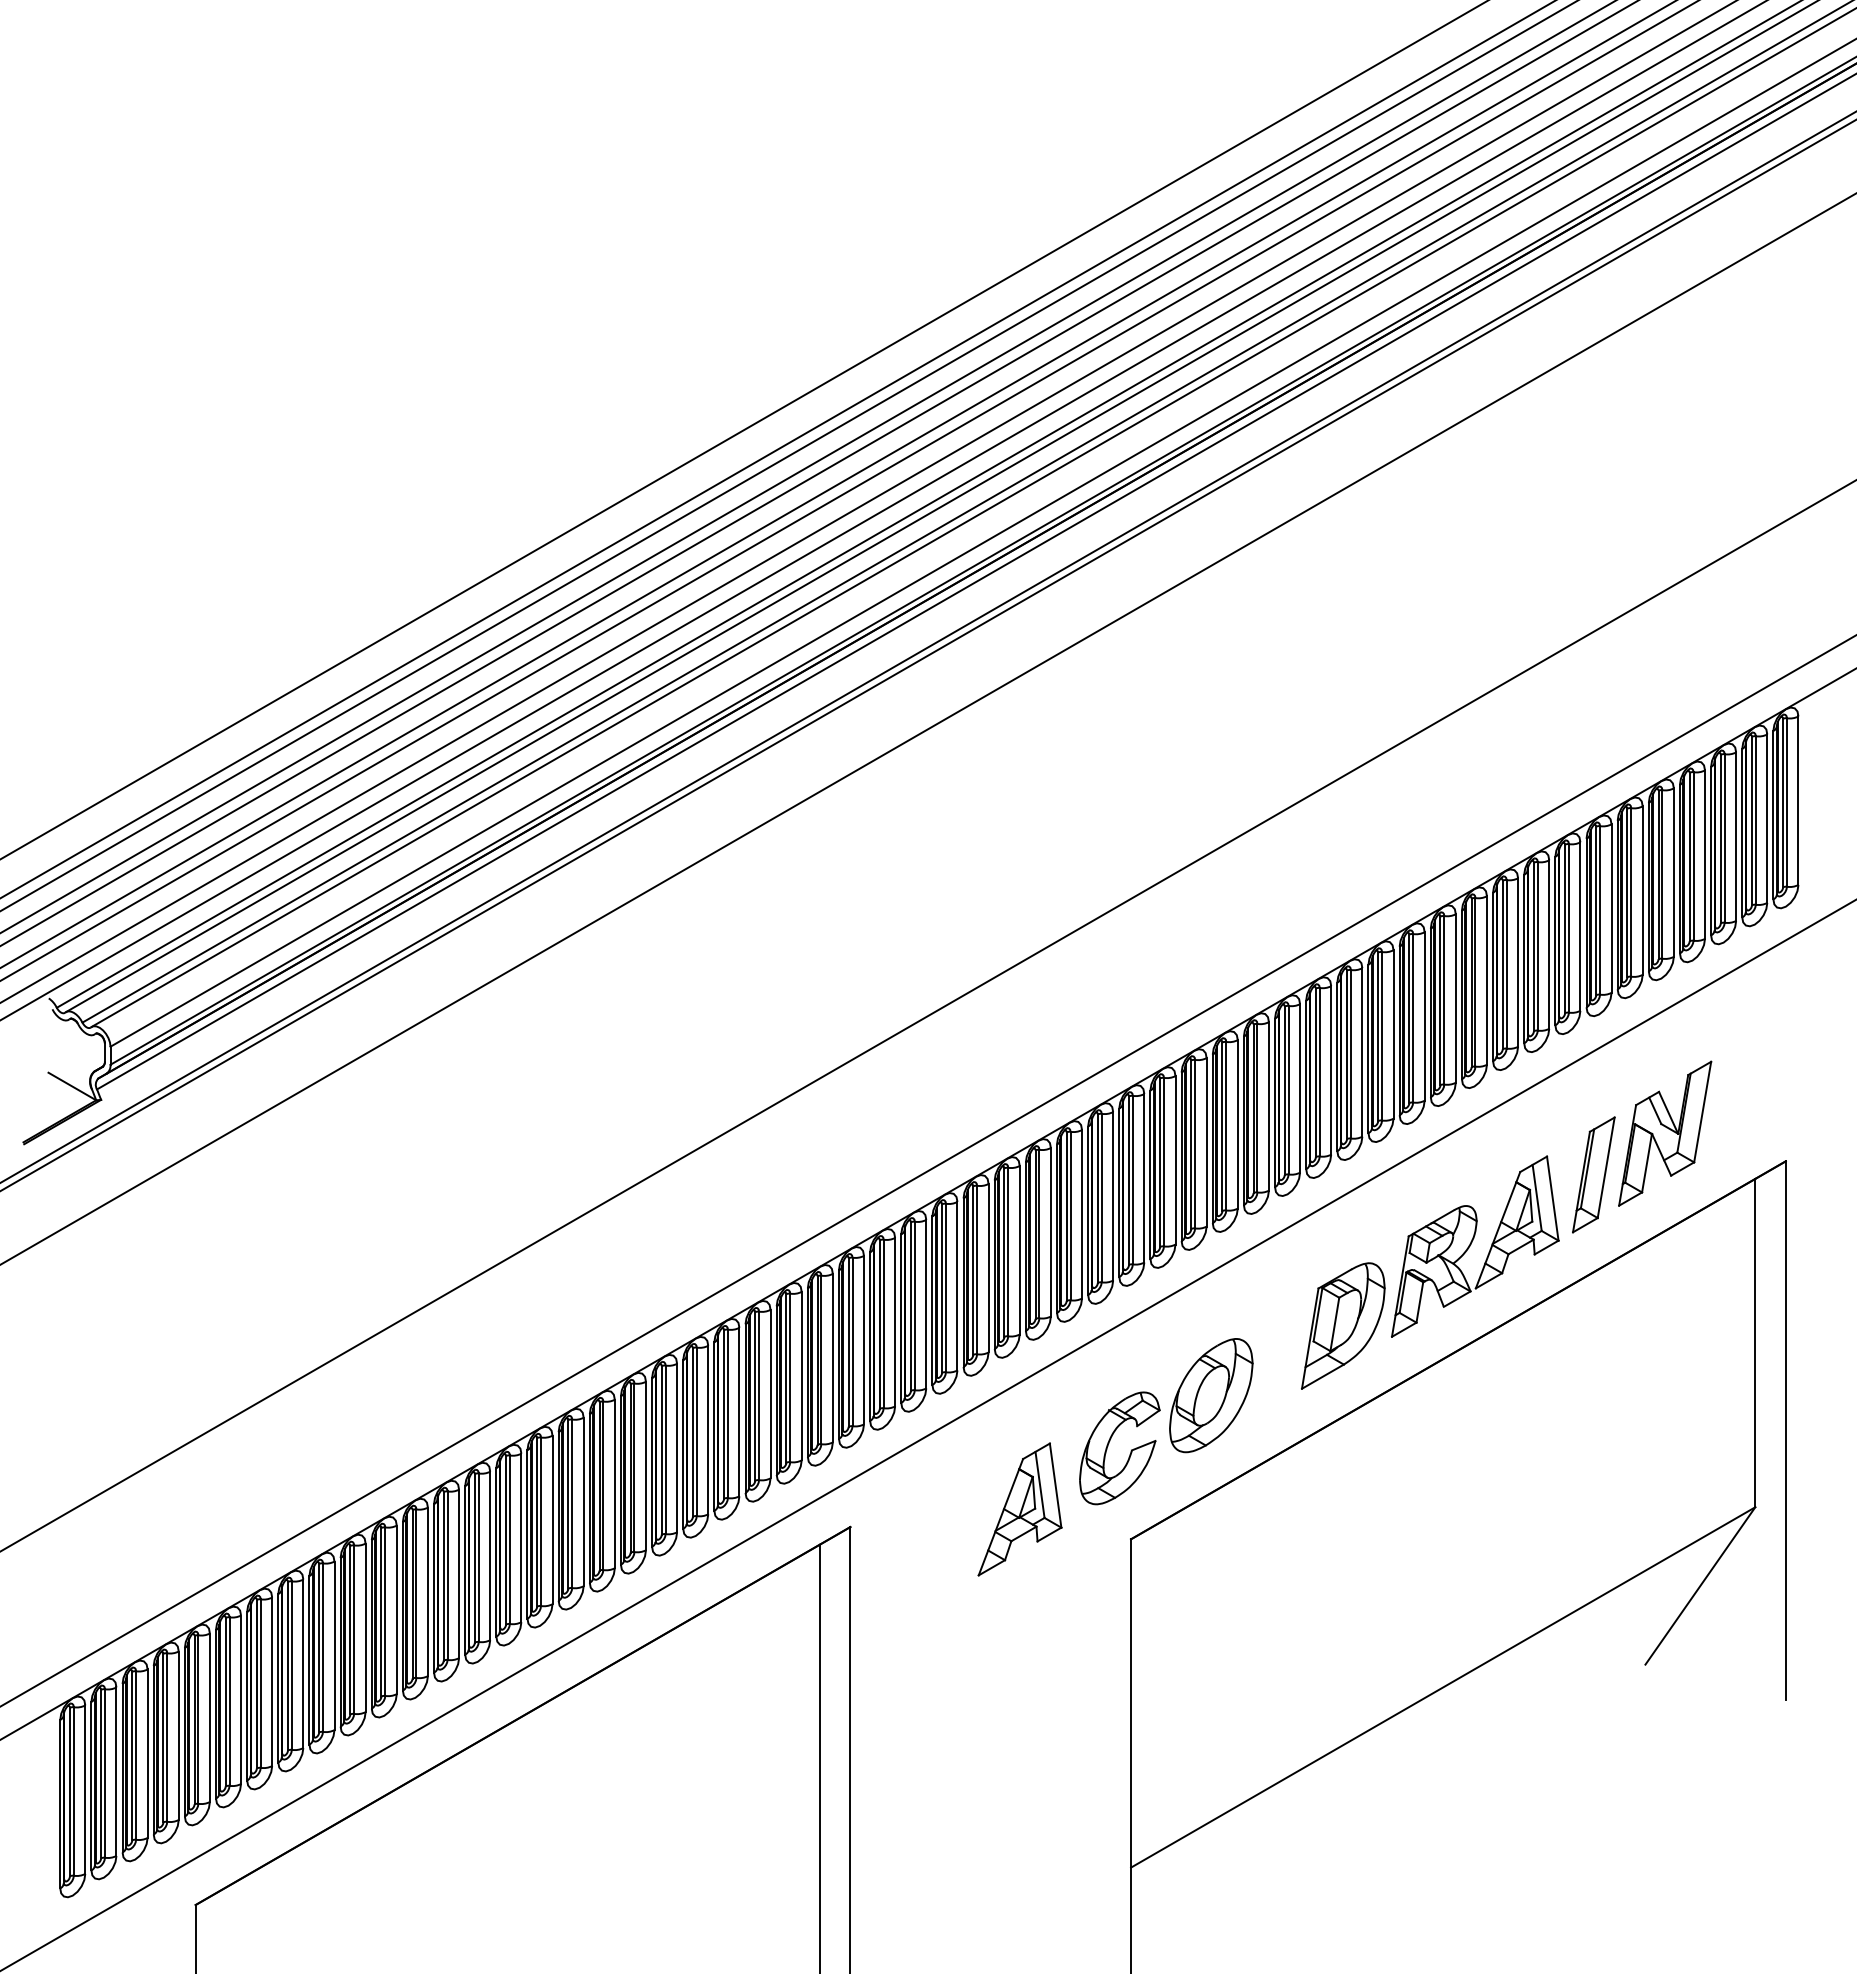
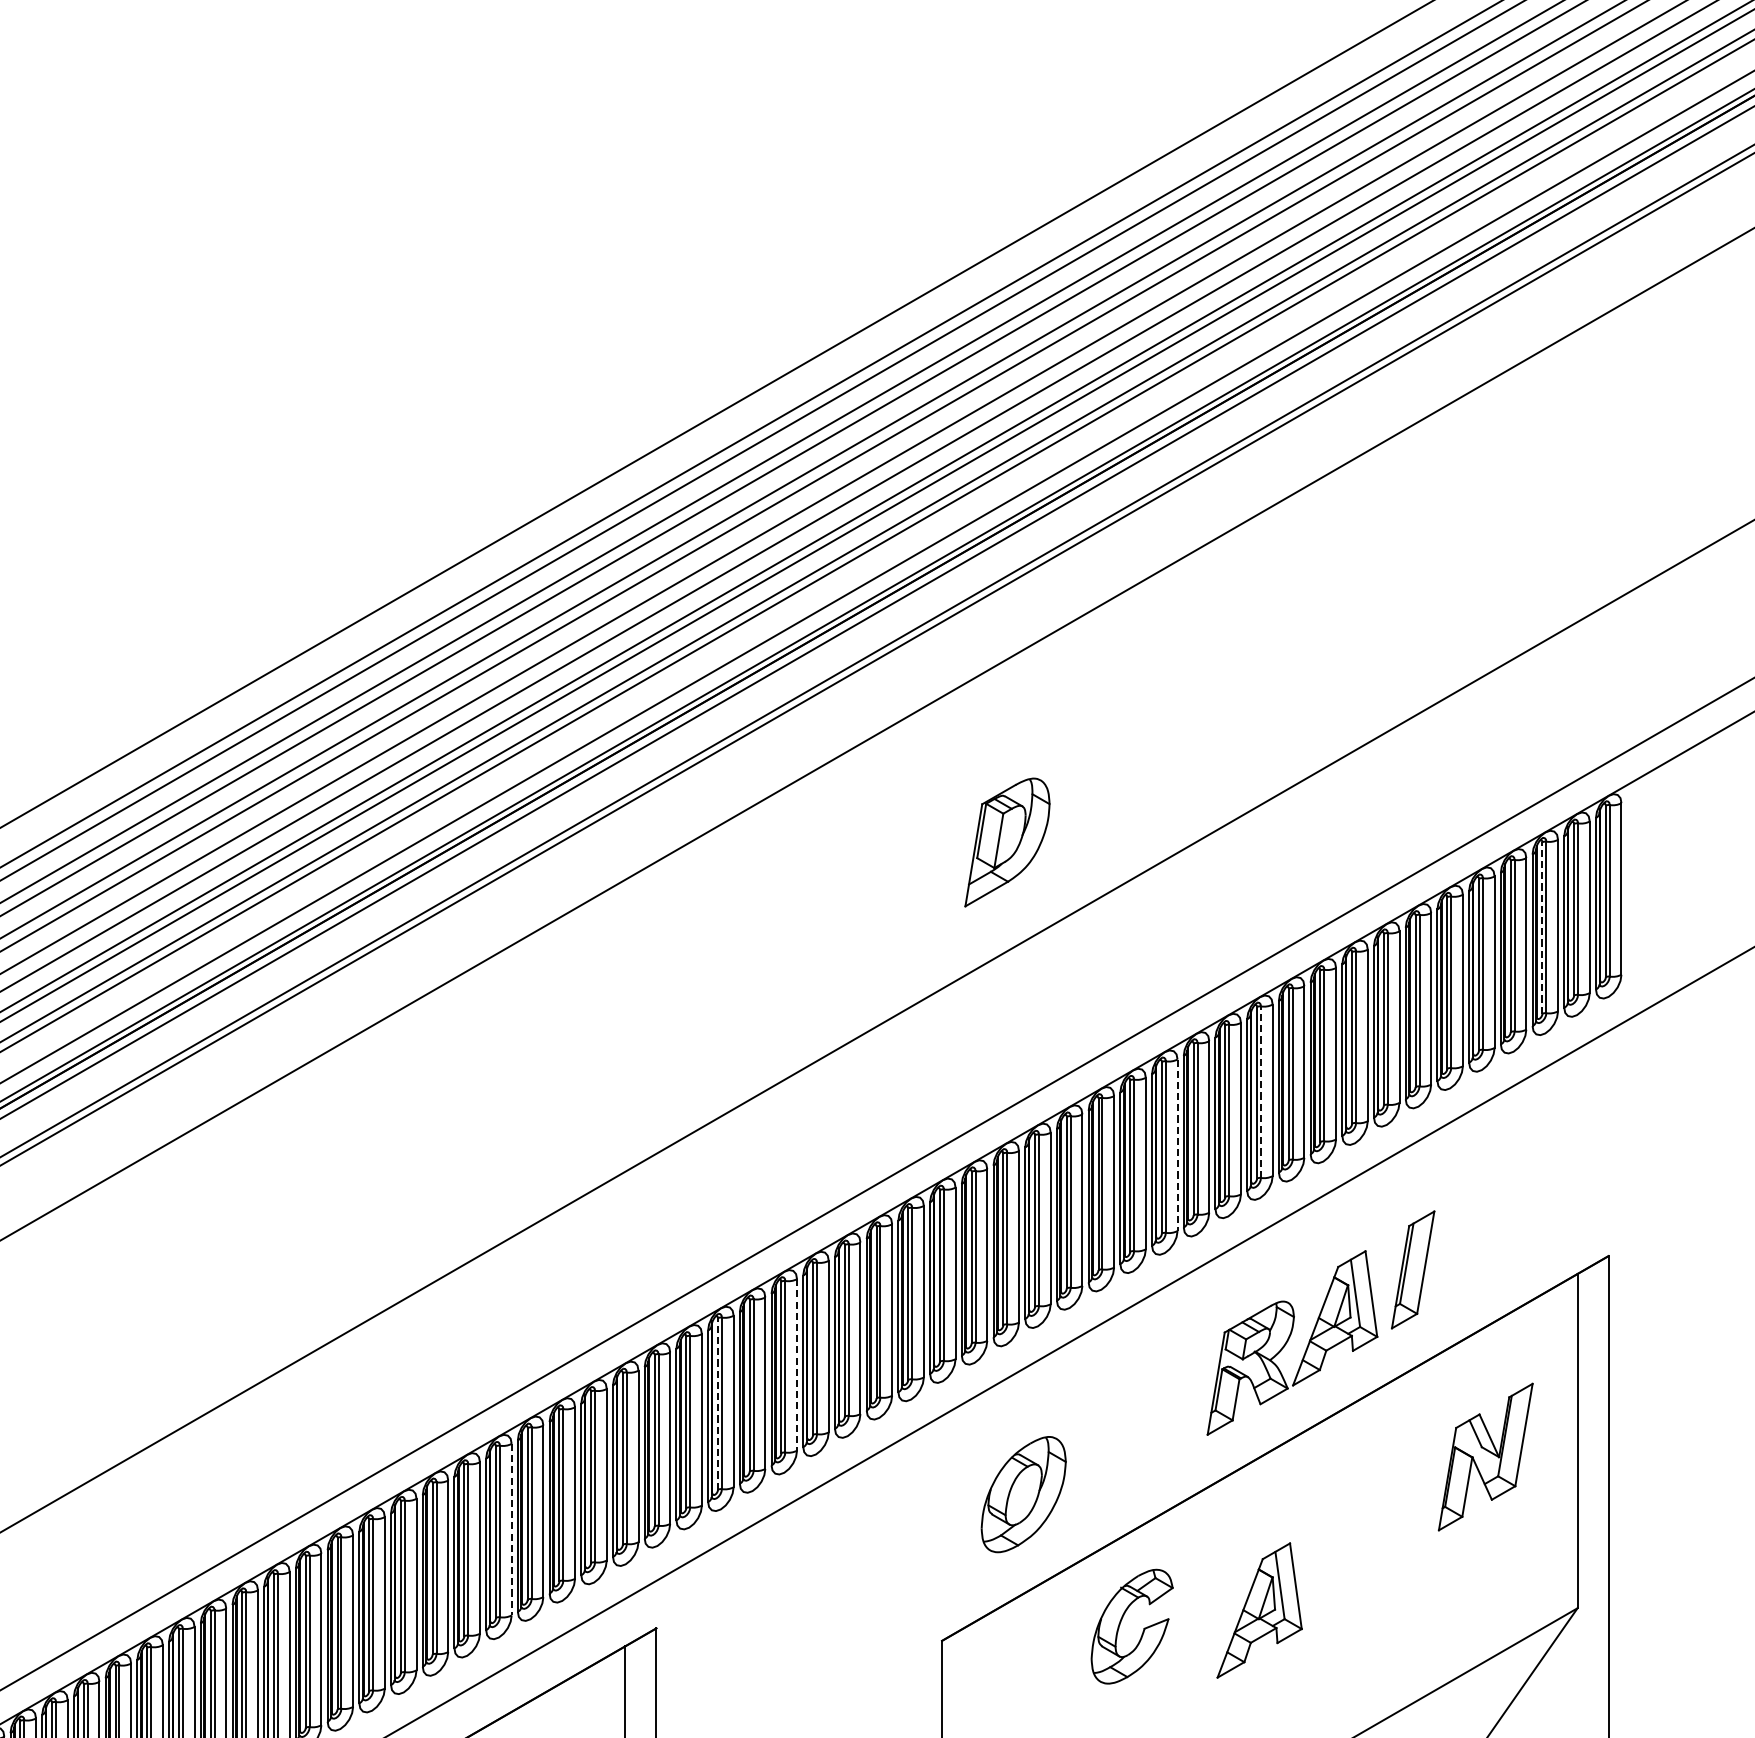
line: (1720, 838) -> (1542, 927), solid -> dashed
line: (1444, 999) -> (1261, 1091), solid -> dashed
line: (1362, 1052) -> (1177, 1145), solid -> dashed
part: (1665, 1133) -> (1486, 1456), moved
line: (988, 1268) -> (796, 1365), solid -> dashed
line: (910, 1306) -> (717, 1403), solid -> dashed
part: (1343, 1325) -> (1007, 841), moved
line: (708, 1430) -> (511, 1530), solid -> dashed
part: (1109, 1443) -> (1121, 1621), moved
part: (1019, 1509) -> (1259, 1610), moved

